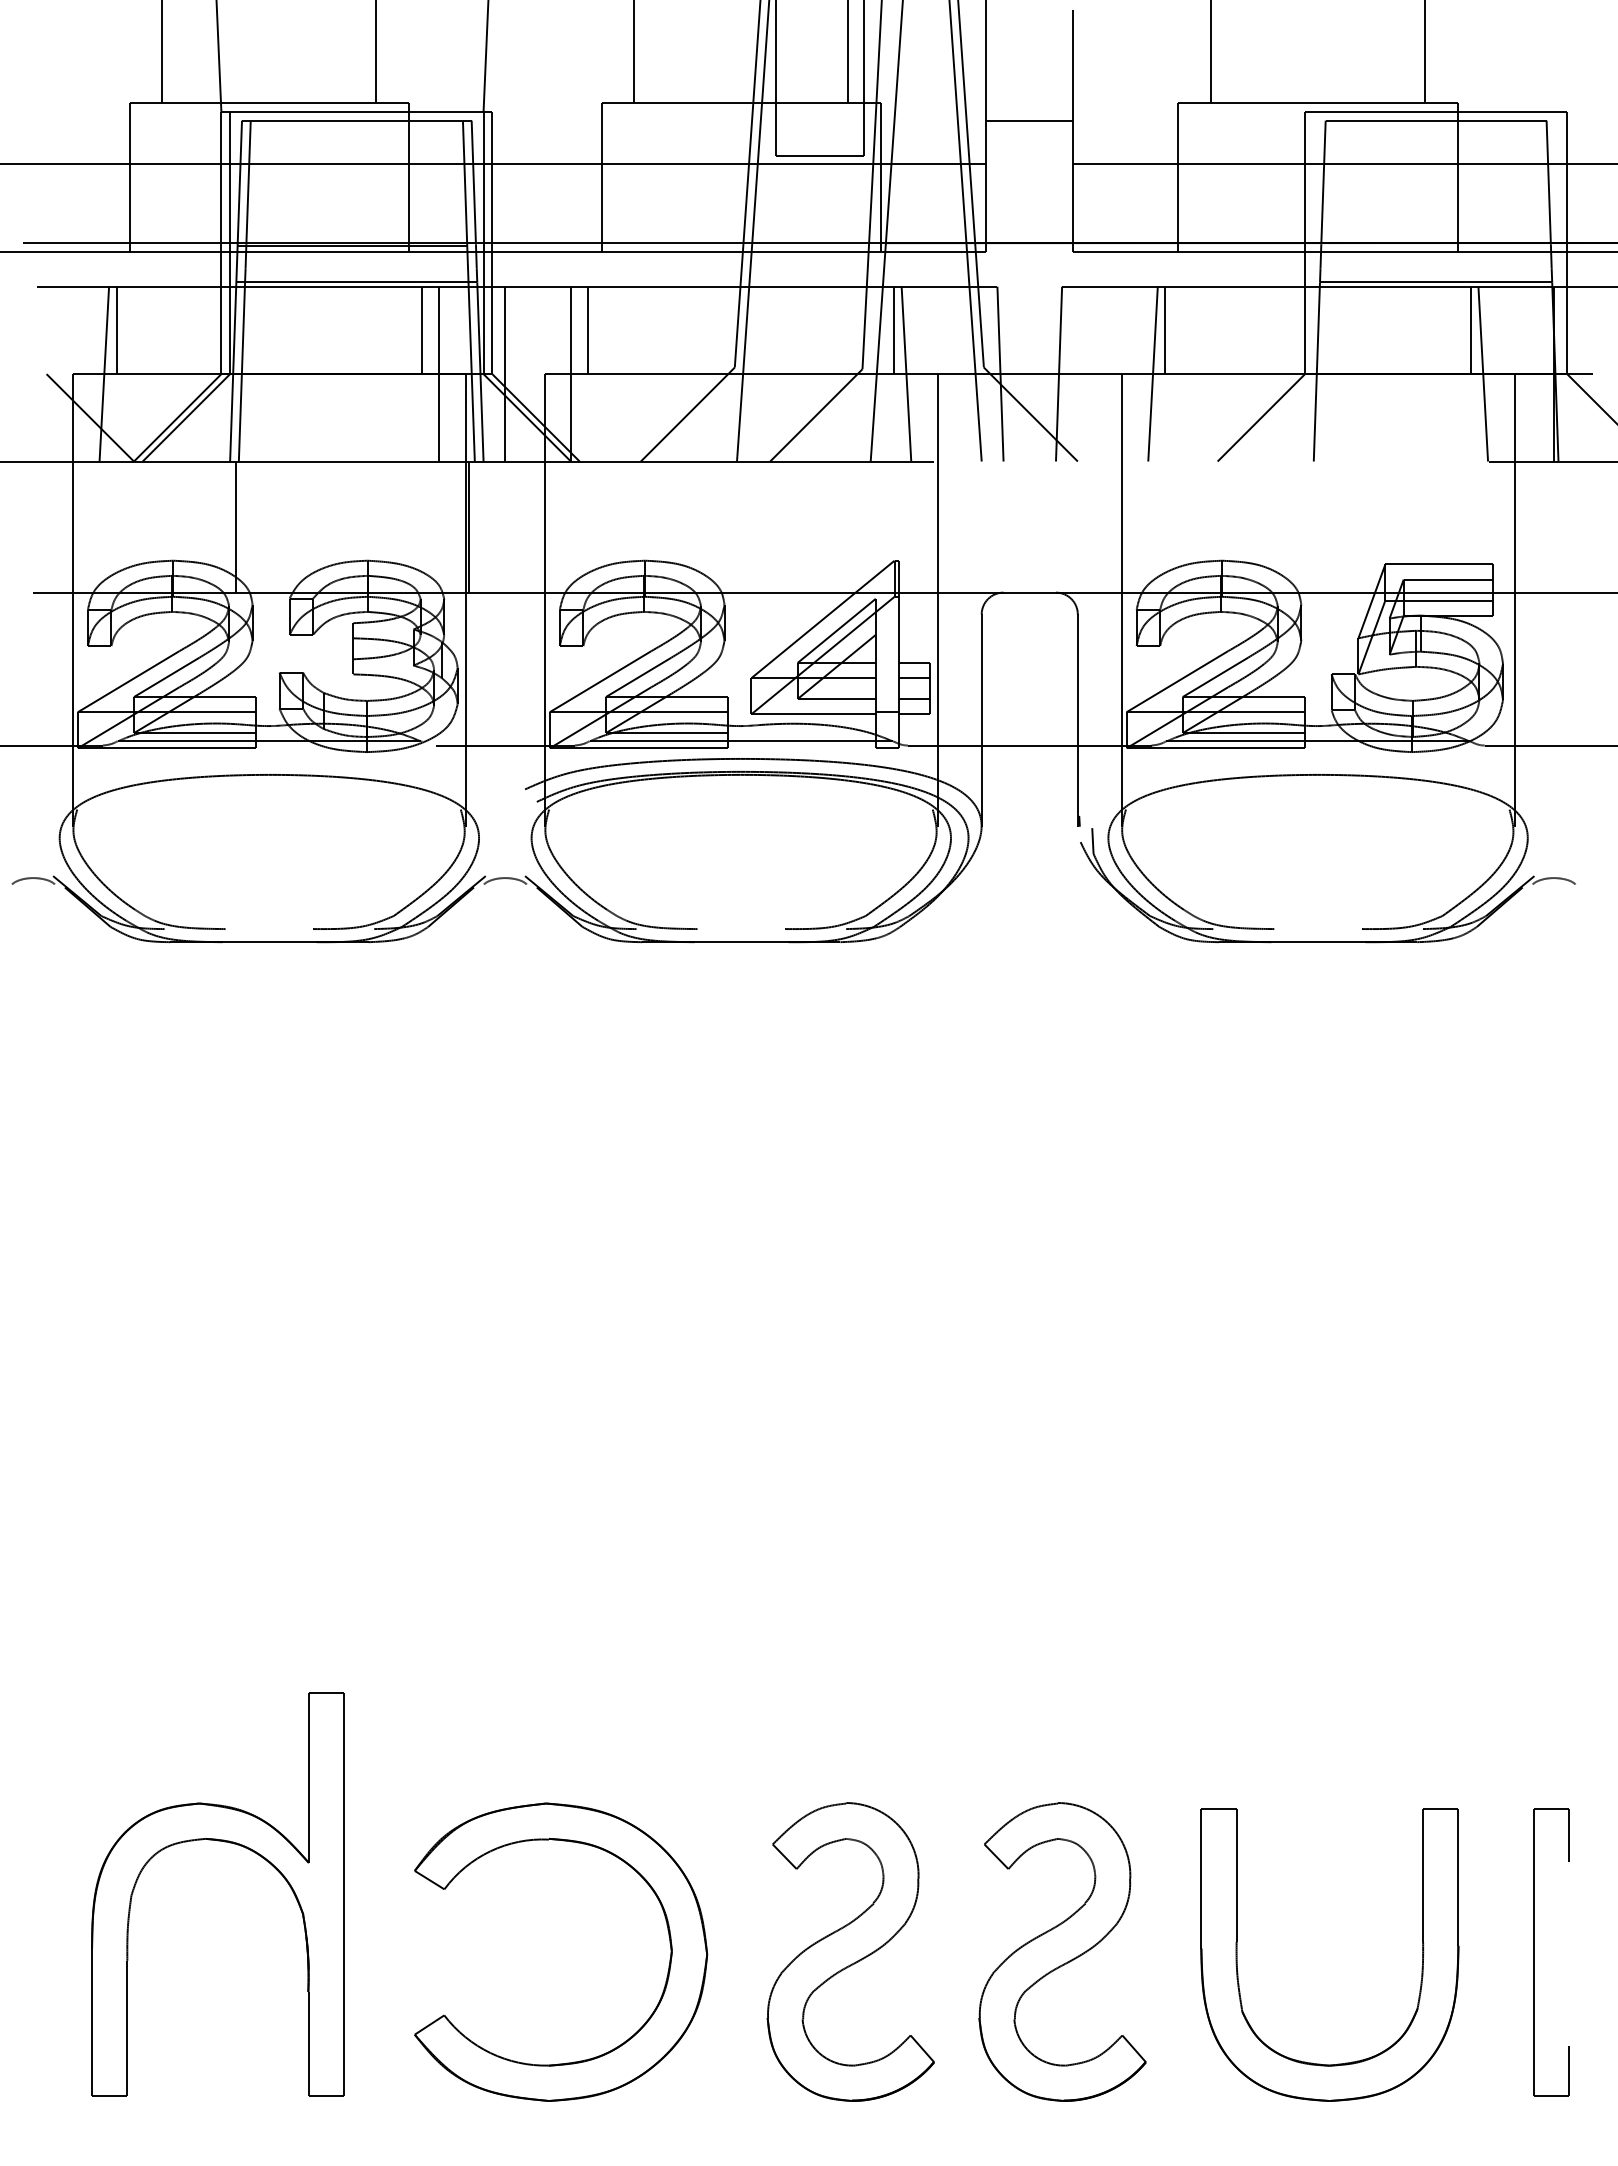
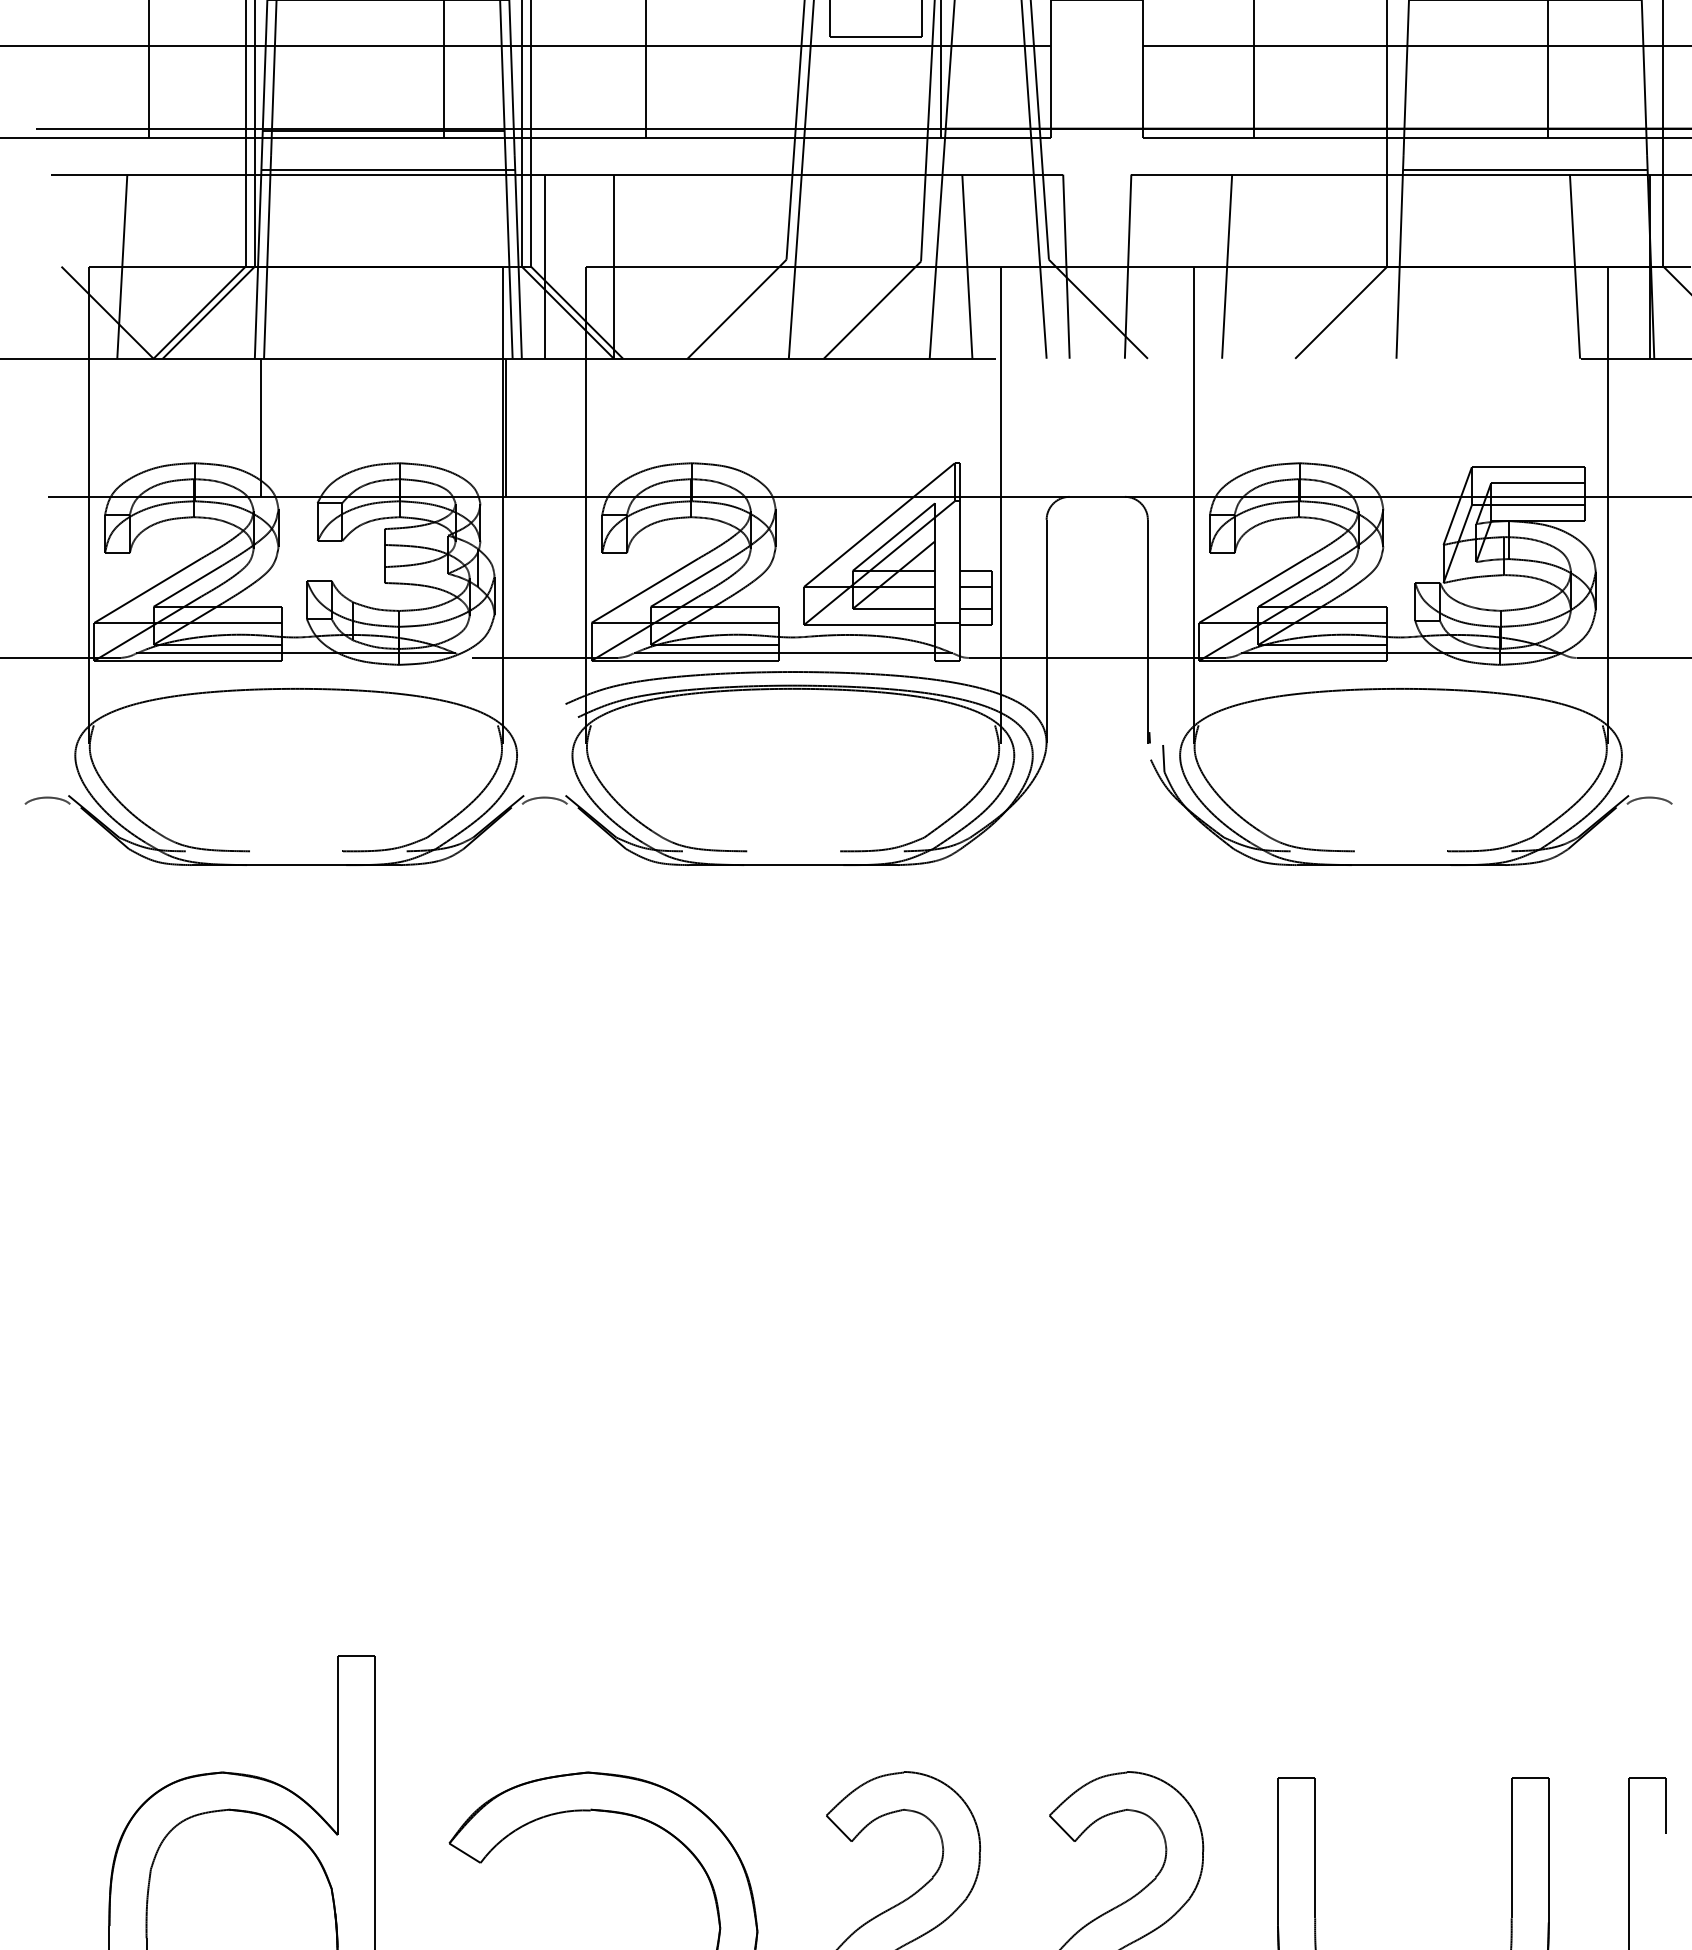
line: (116, 330) -> (135, 220), removed
line: (422, 330) -> (457, 220), removed
line: (588, 330) -> (632, 220), removed
line: (894, 330) -> (954, 220), removed
line: (1165, 330) -> (1240, 220), removed
line: (1471, 330) -> (1562, 220), removed
line: (439, 373) -> (475, 266), removed

